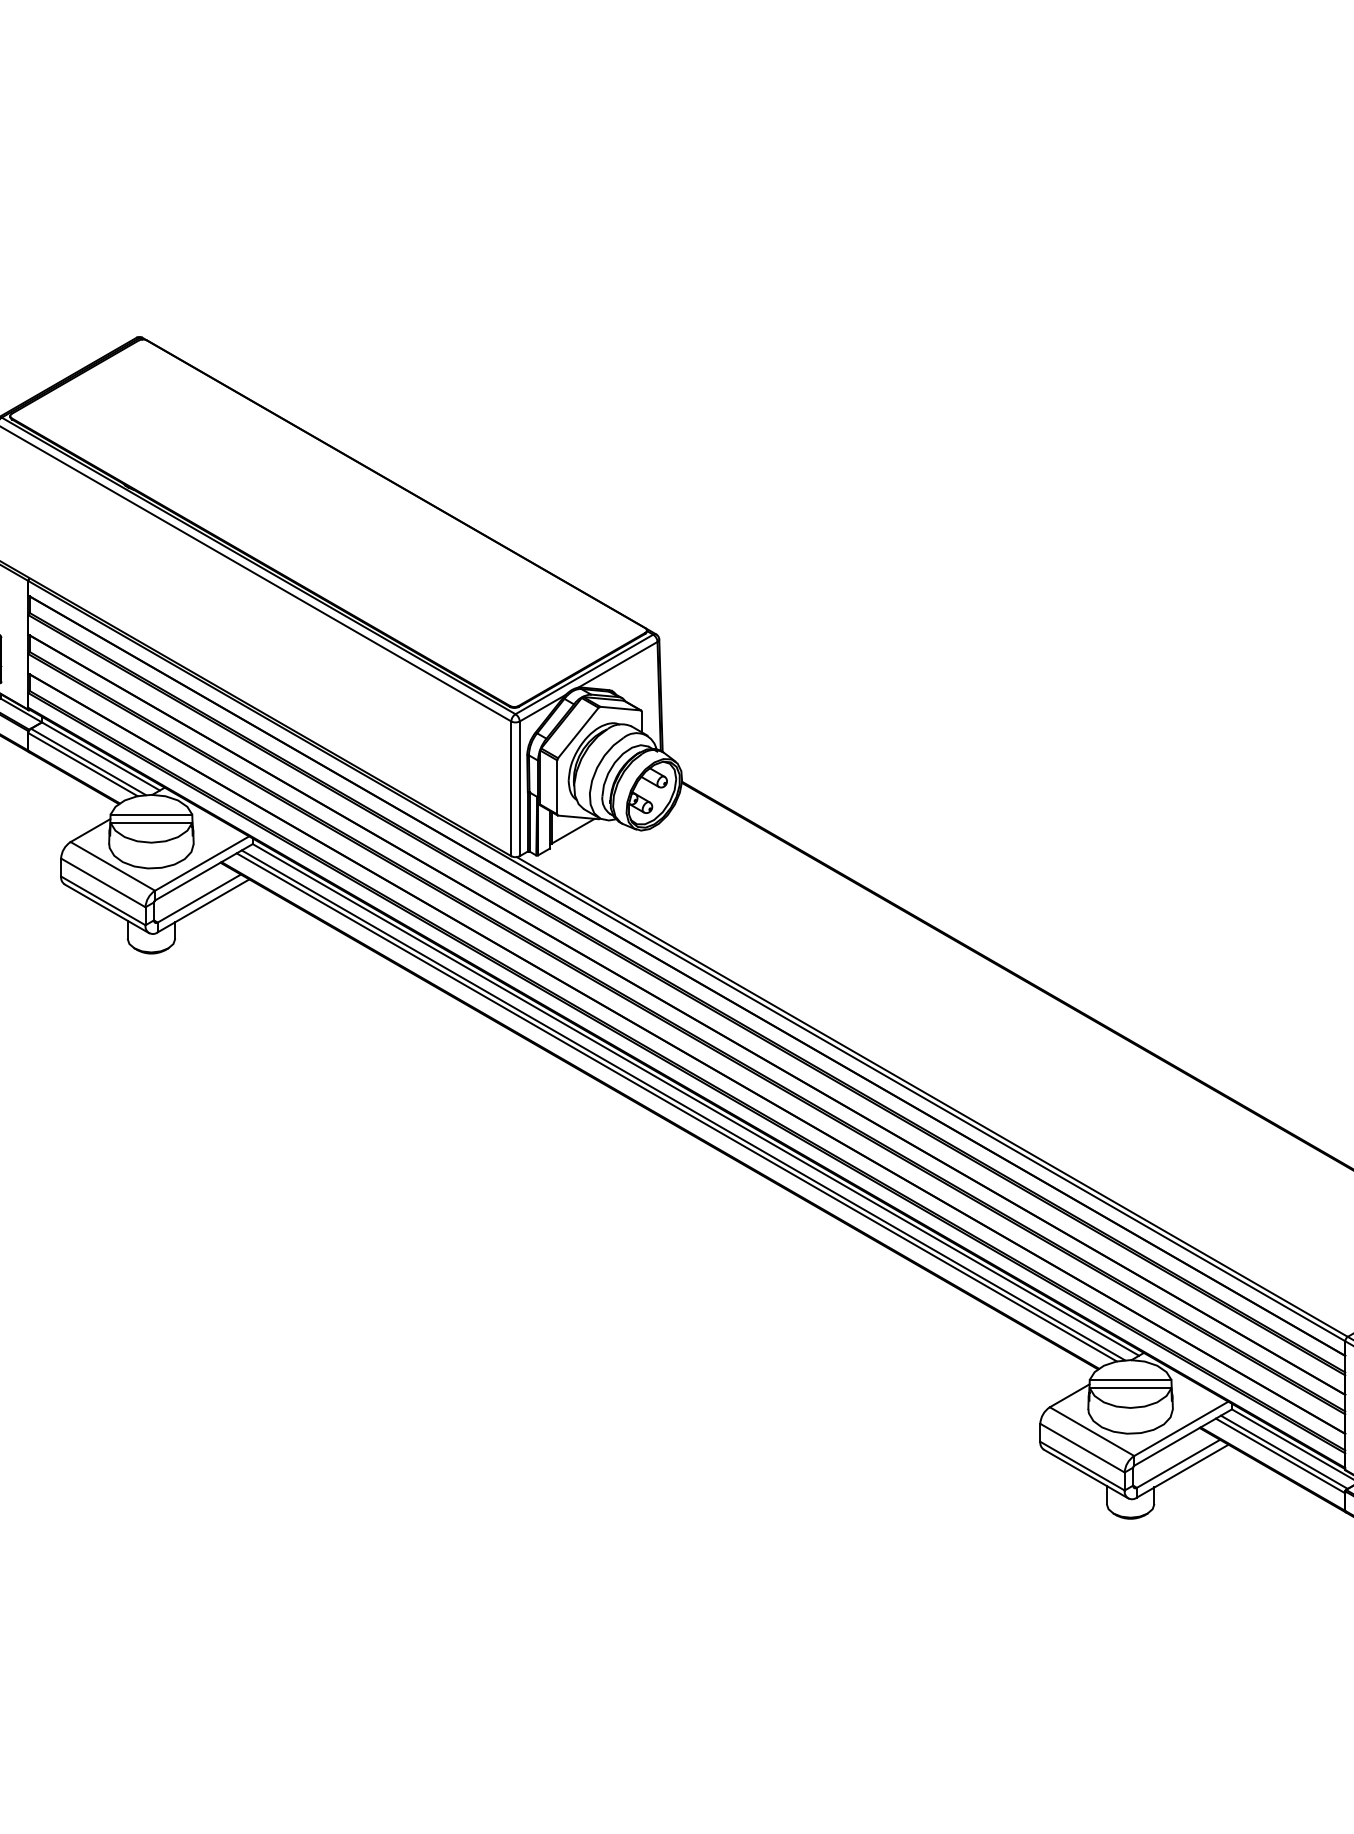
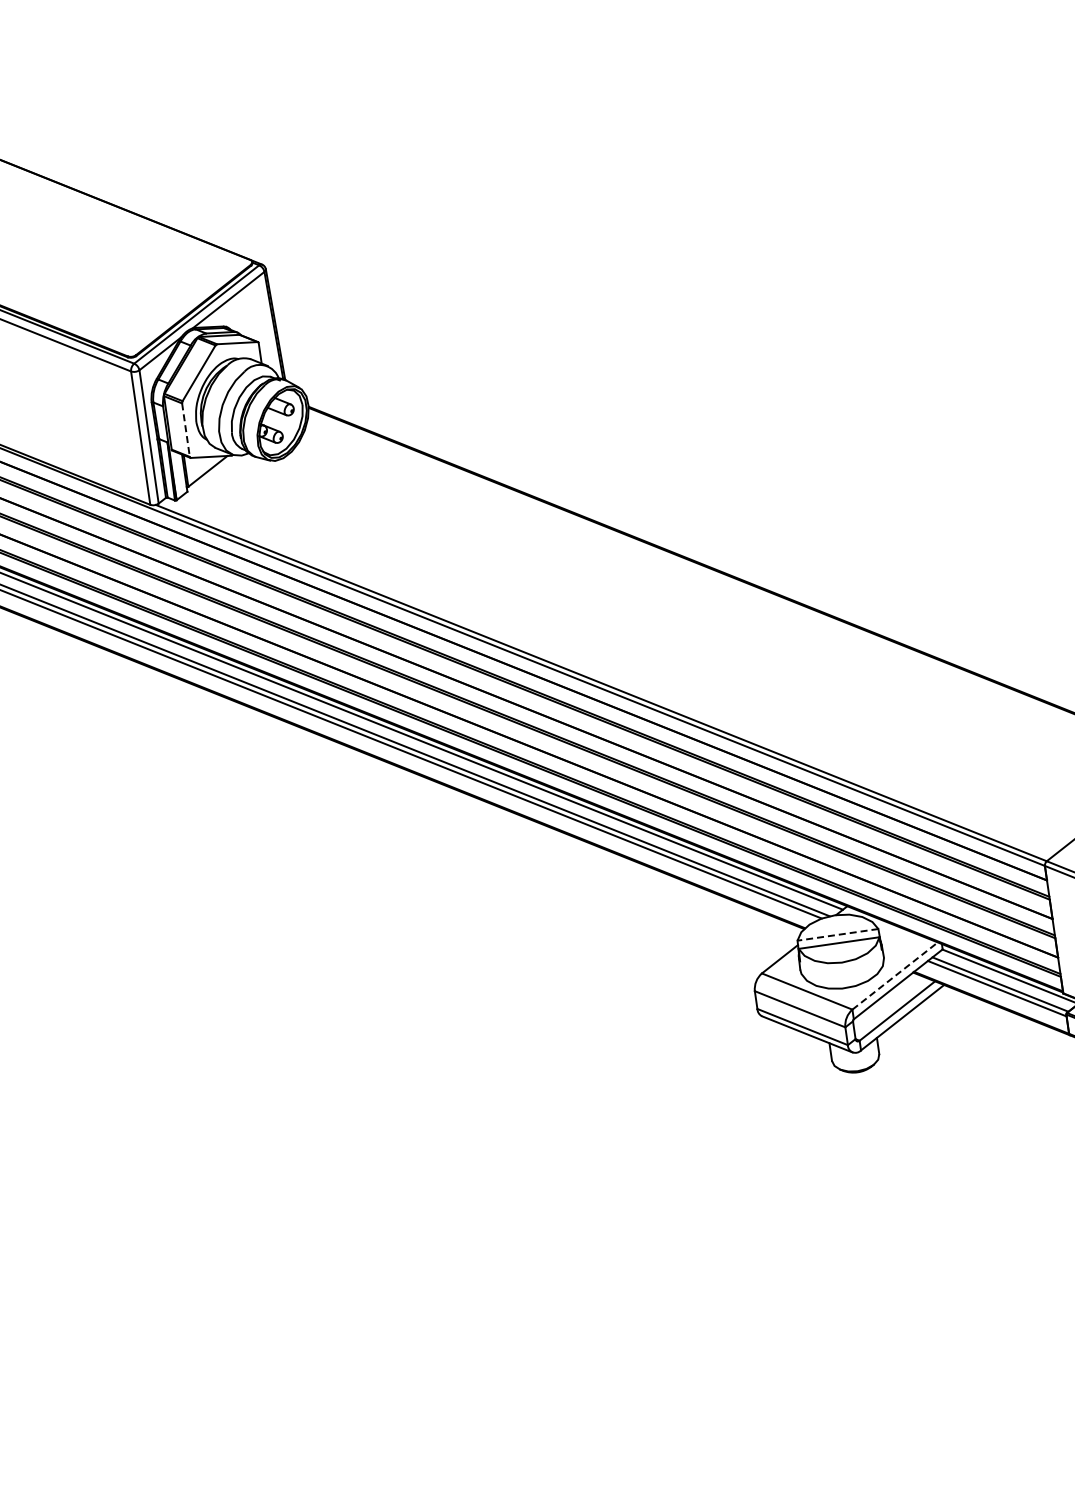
line: (557, 787) -> (186, 430), solid -> dashed
line: (1130, 1379) -> (837, 934), solid -> dashed
line: (1181, 1428) -> (895, 975), solid -> dashed

